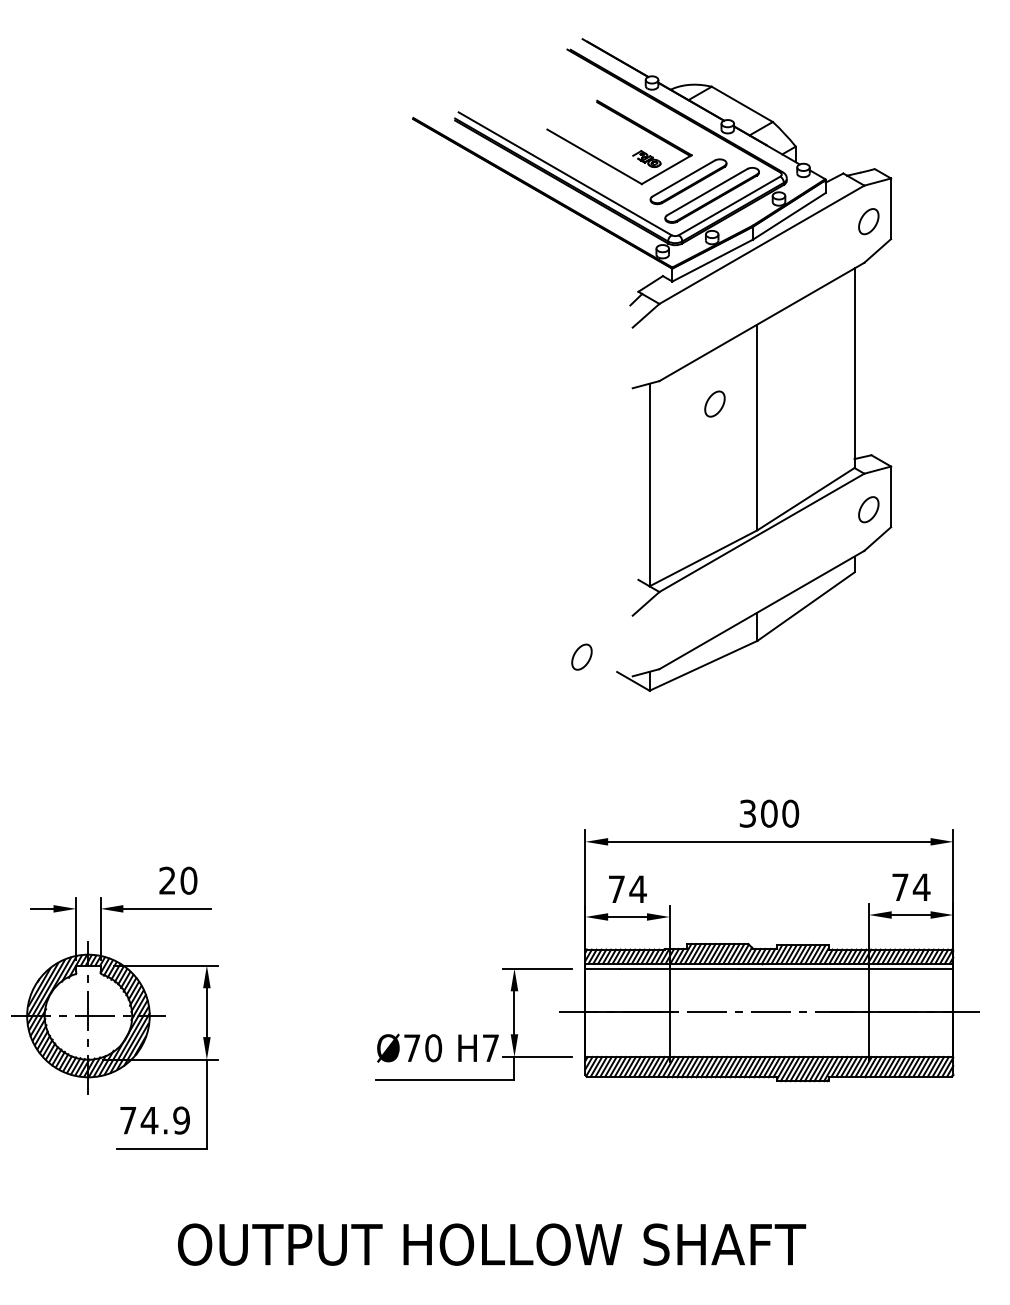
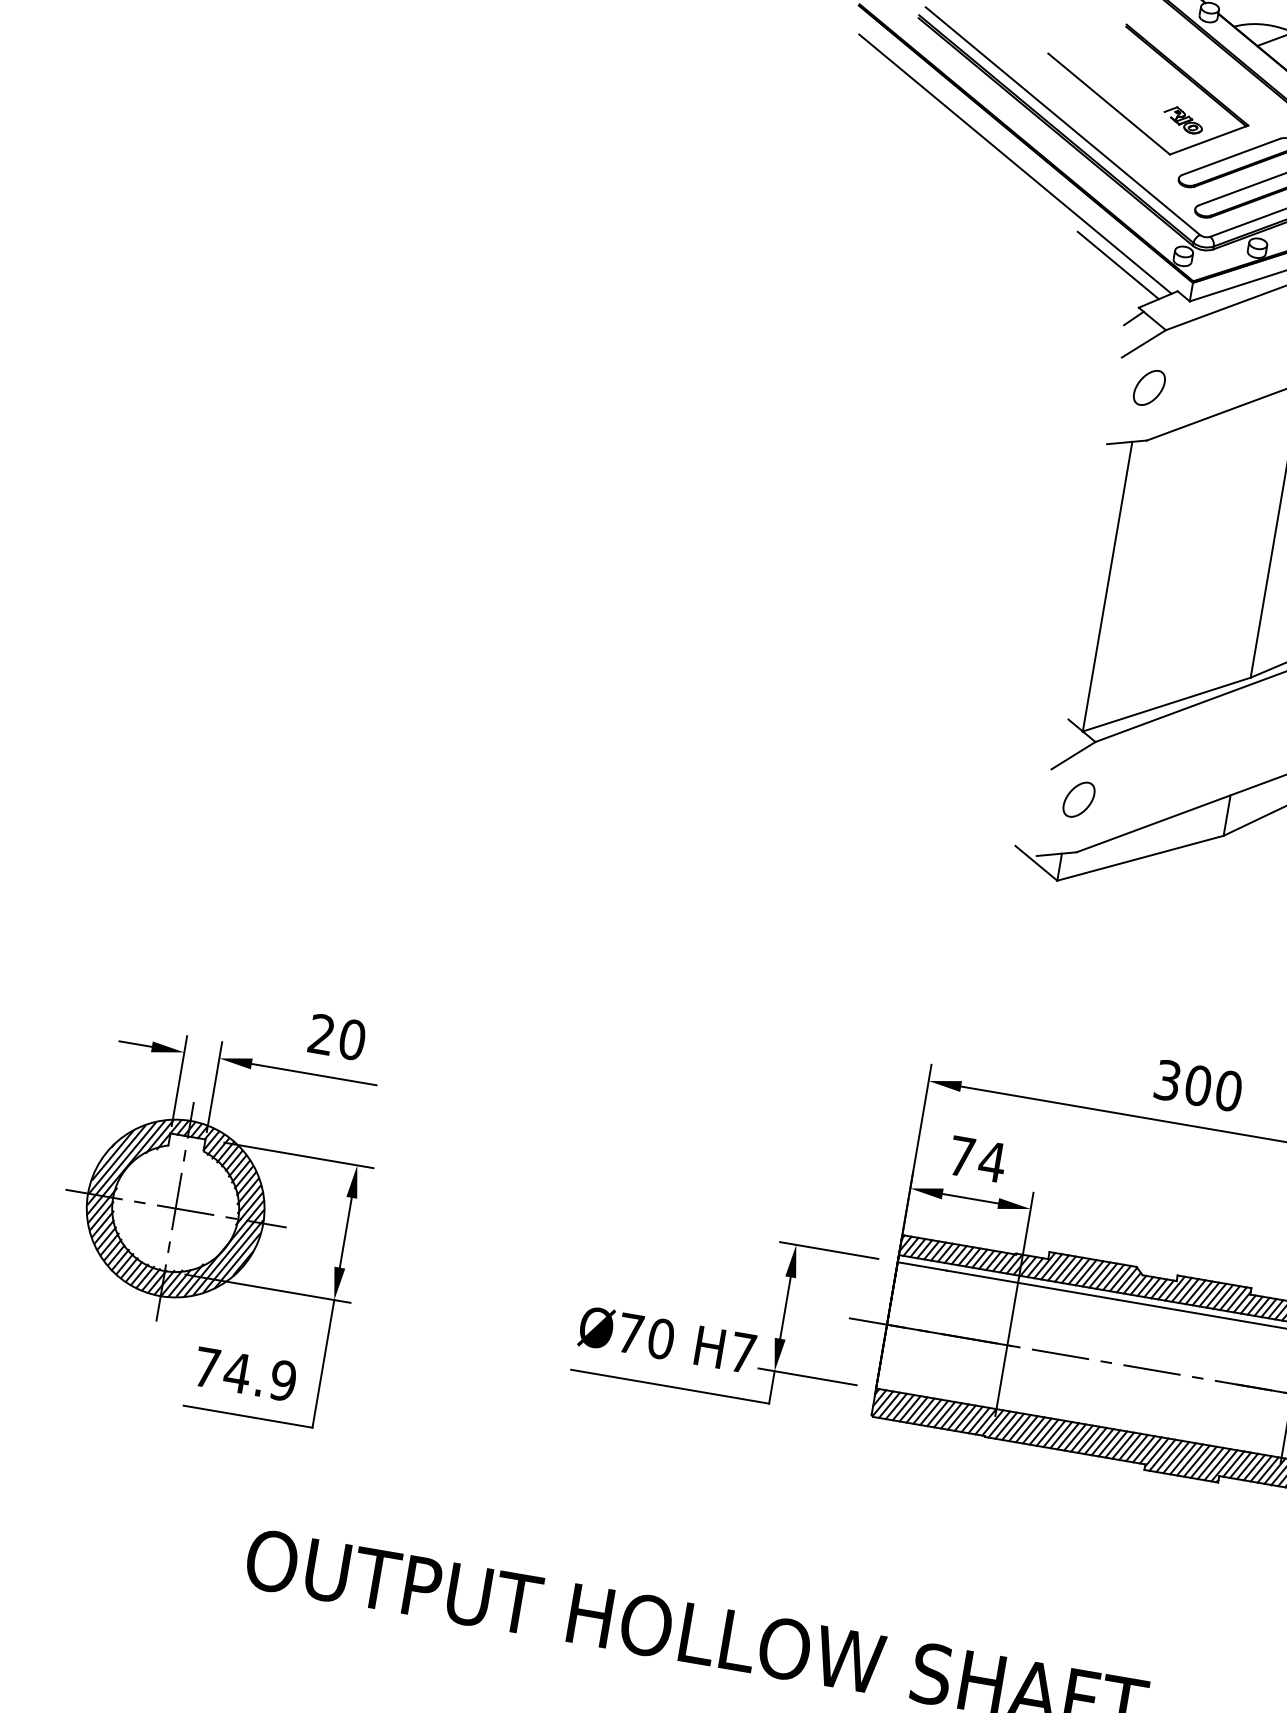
line: (537, 208) -> (1014, 163), added
line: (619, 265) -> (1118, 265), added
part: (714, 403) -> (1148, 386), moved
part: (581, 656) -> (1078, 798), moved

